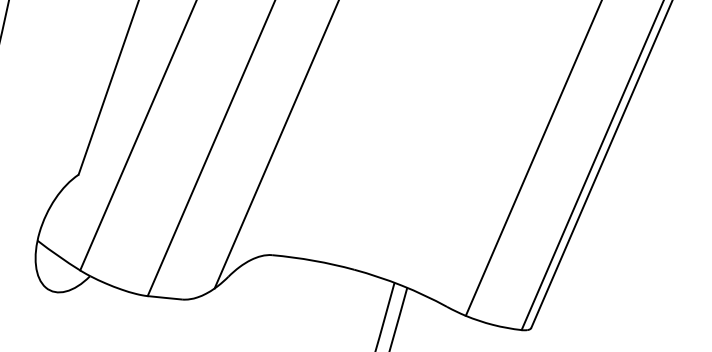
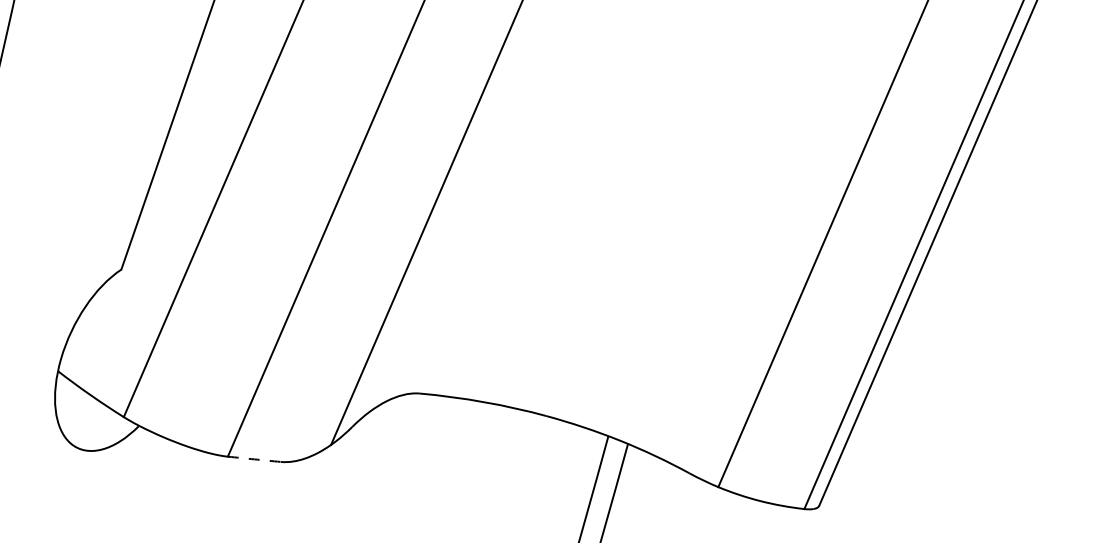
arc: (164, 297) -> (253, 458), solid -> dashed

